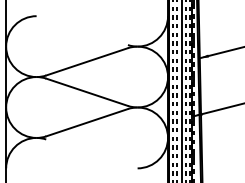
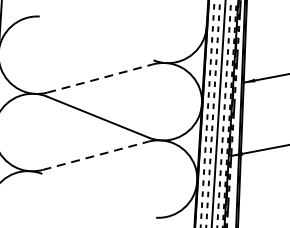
line: (87, 61) -> (100, 78), solid -> dashed
line: (87, 122) -> (96, 155), solid -> dashed

